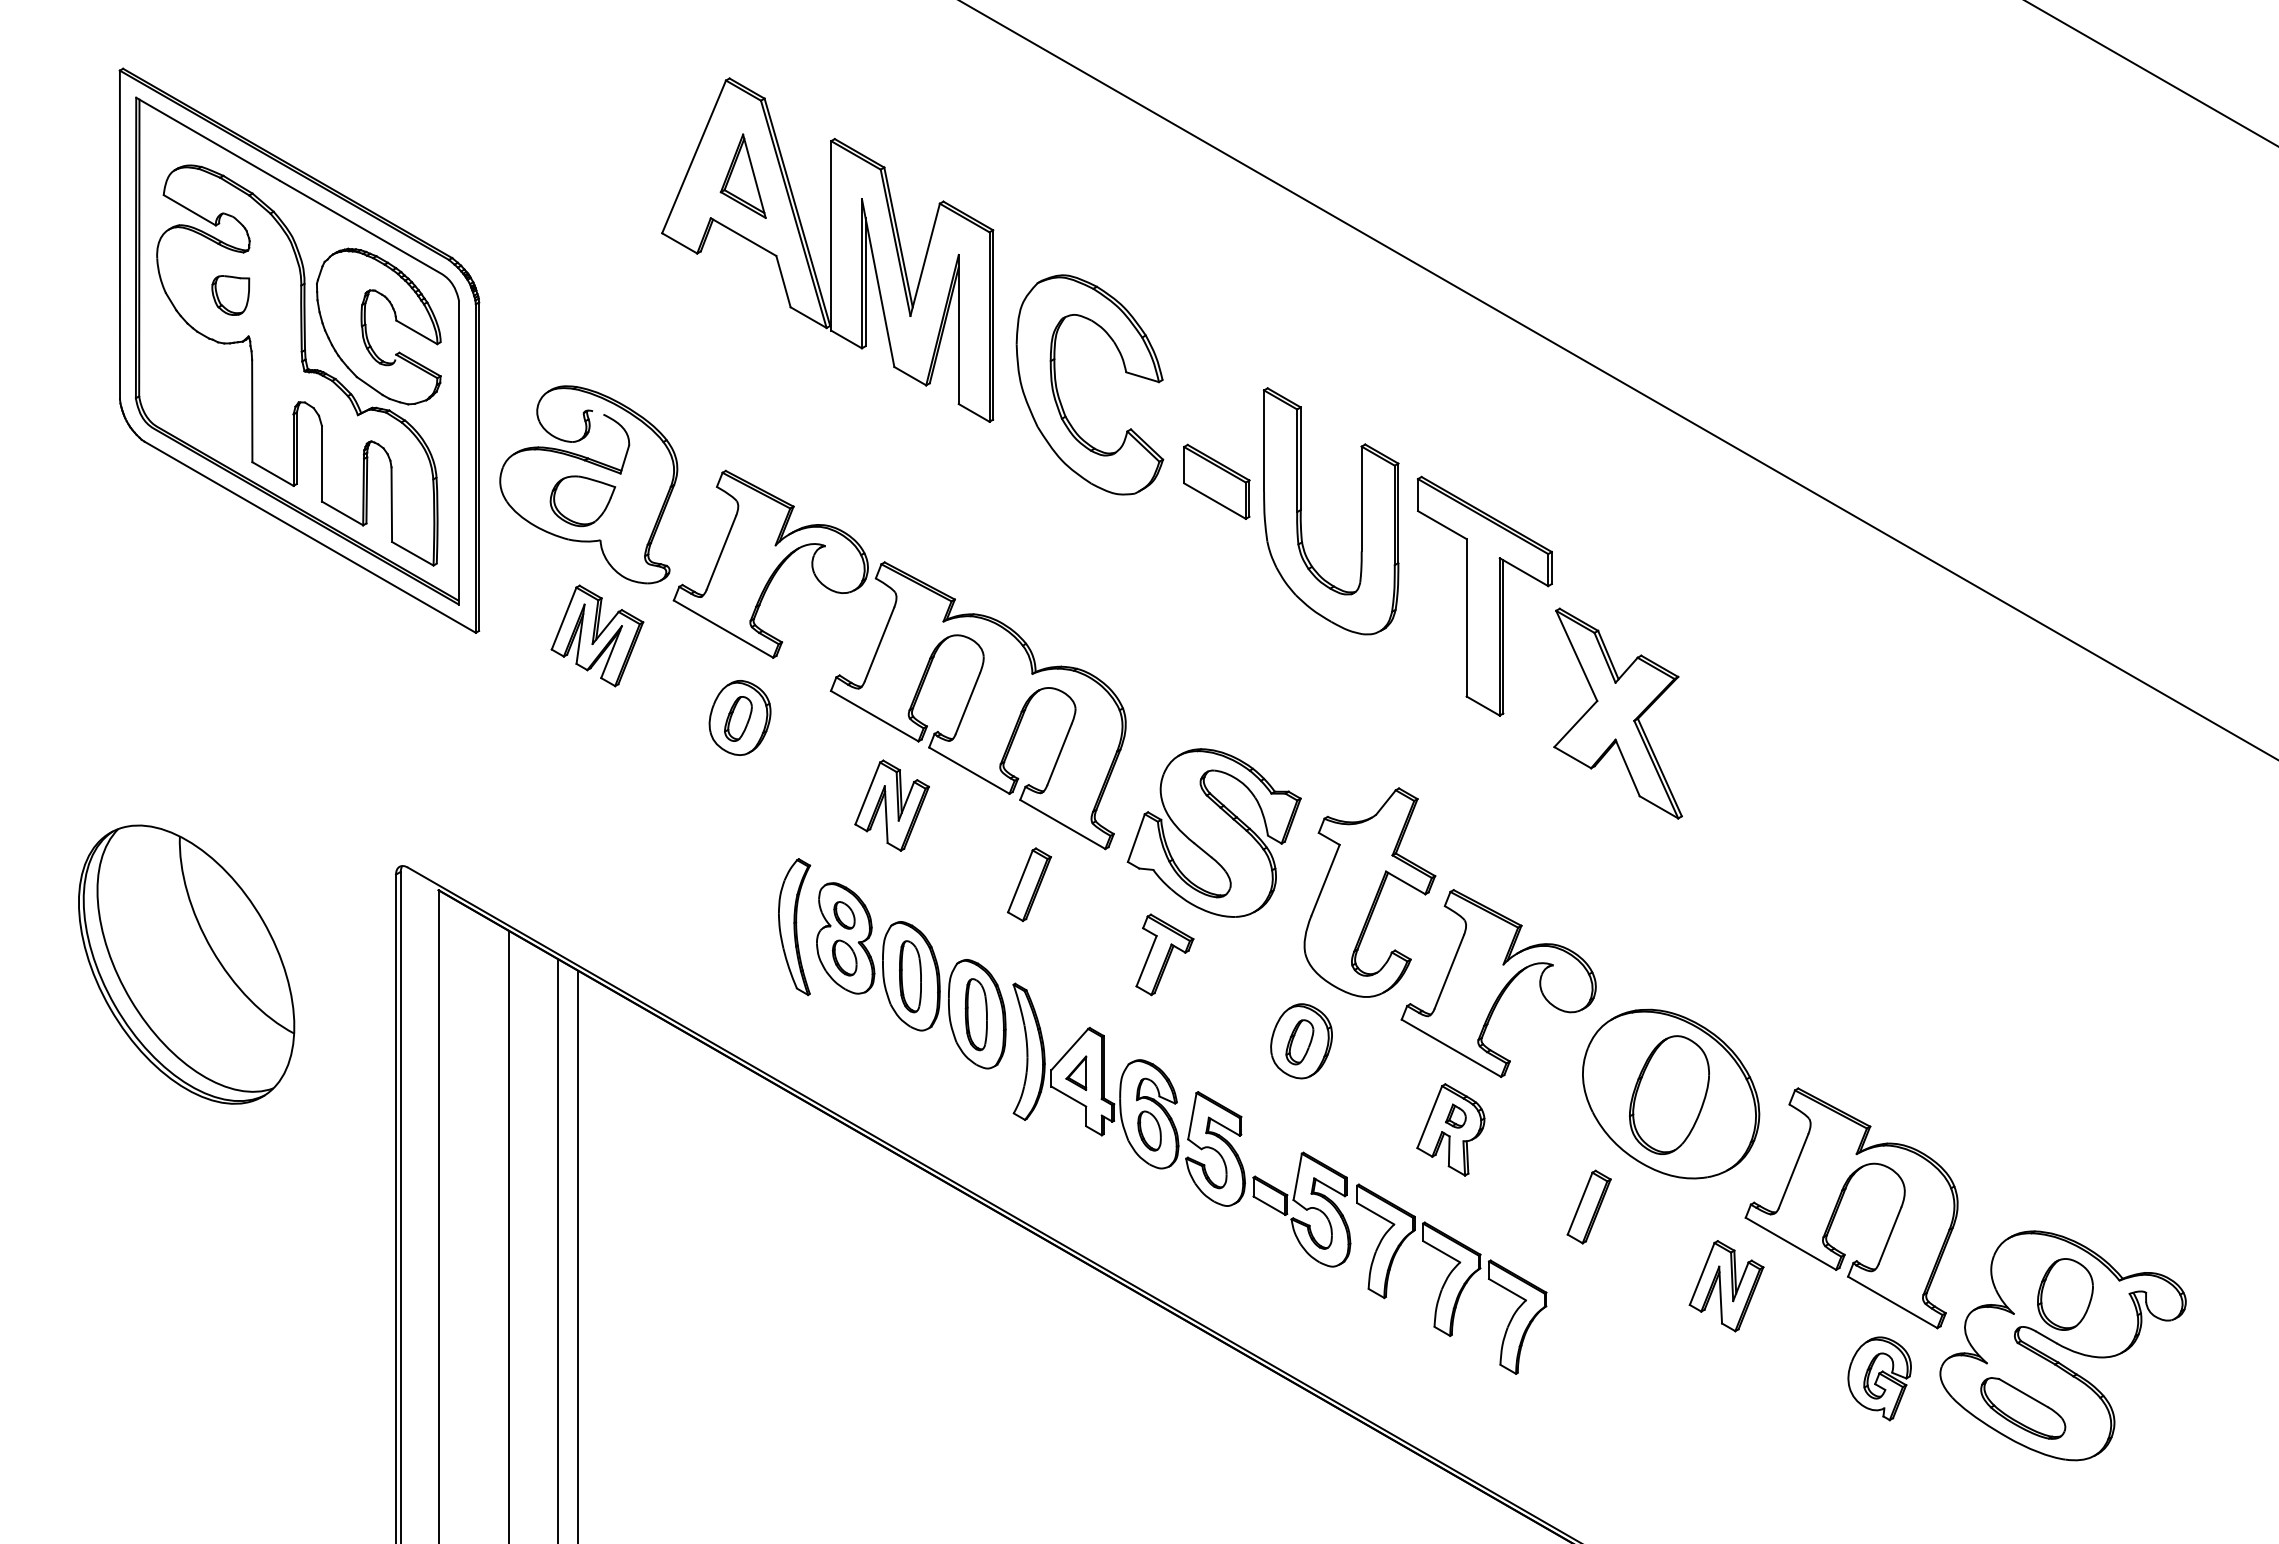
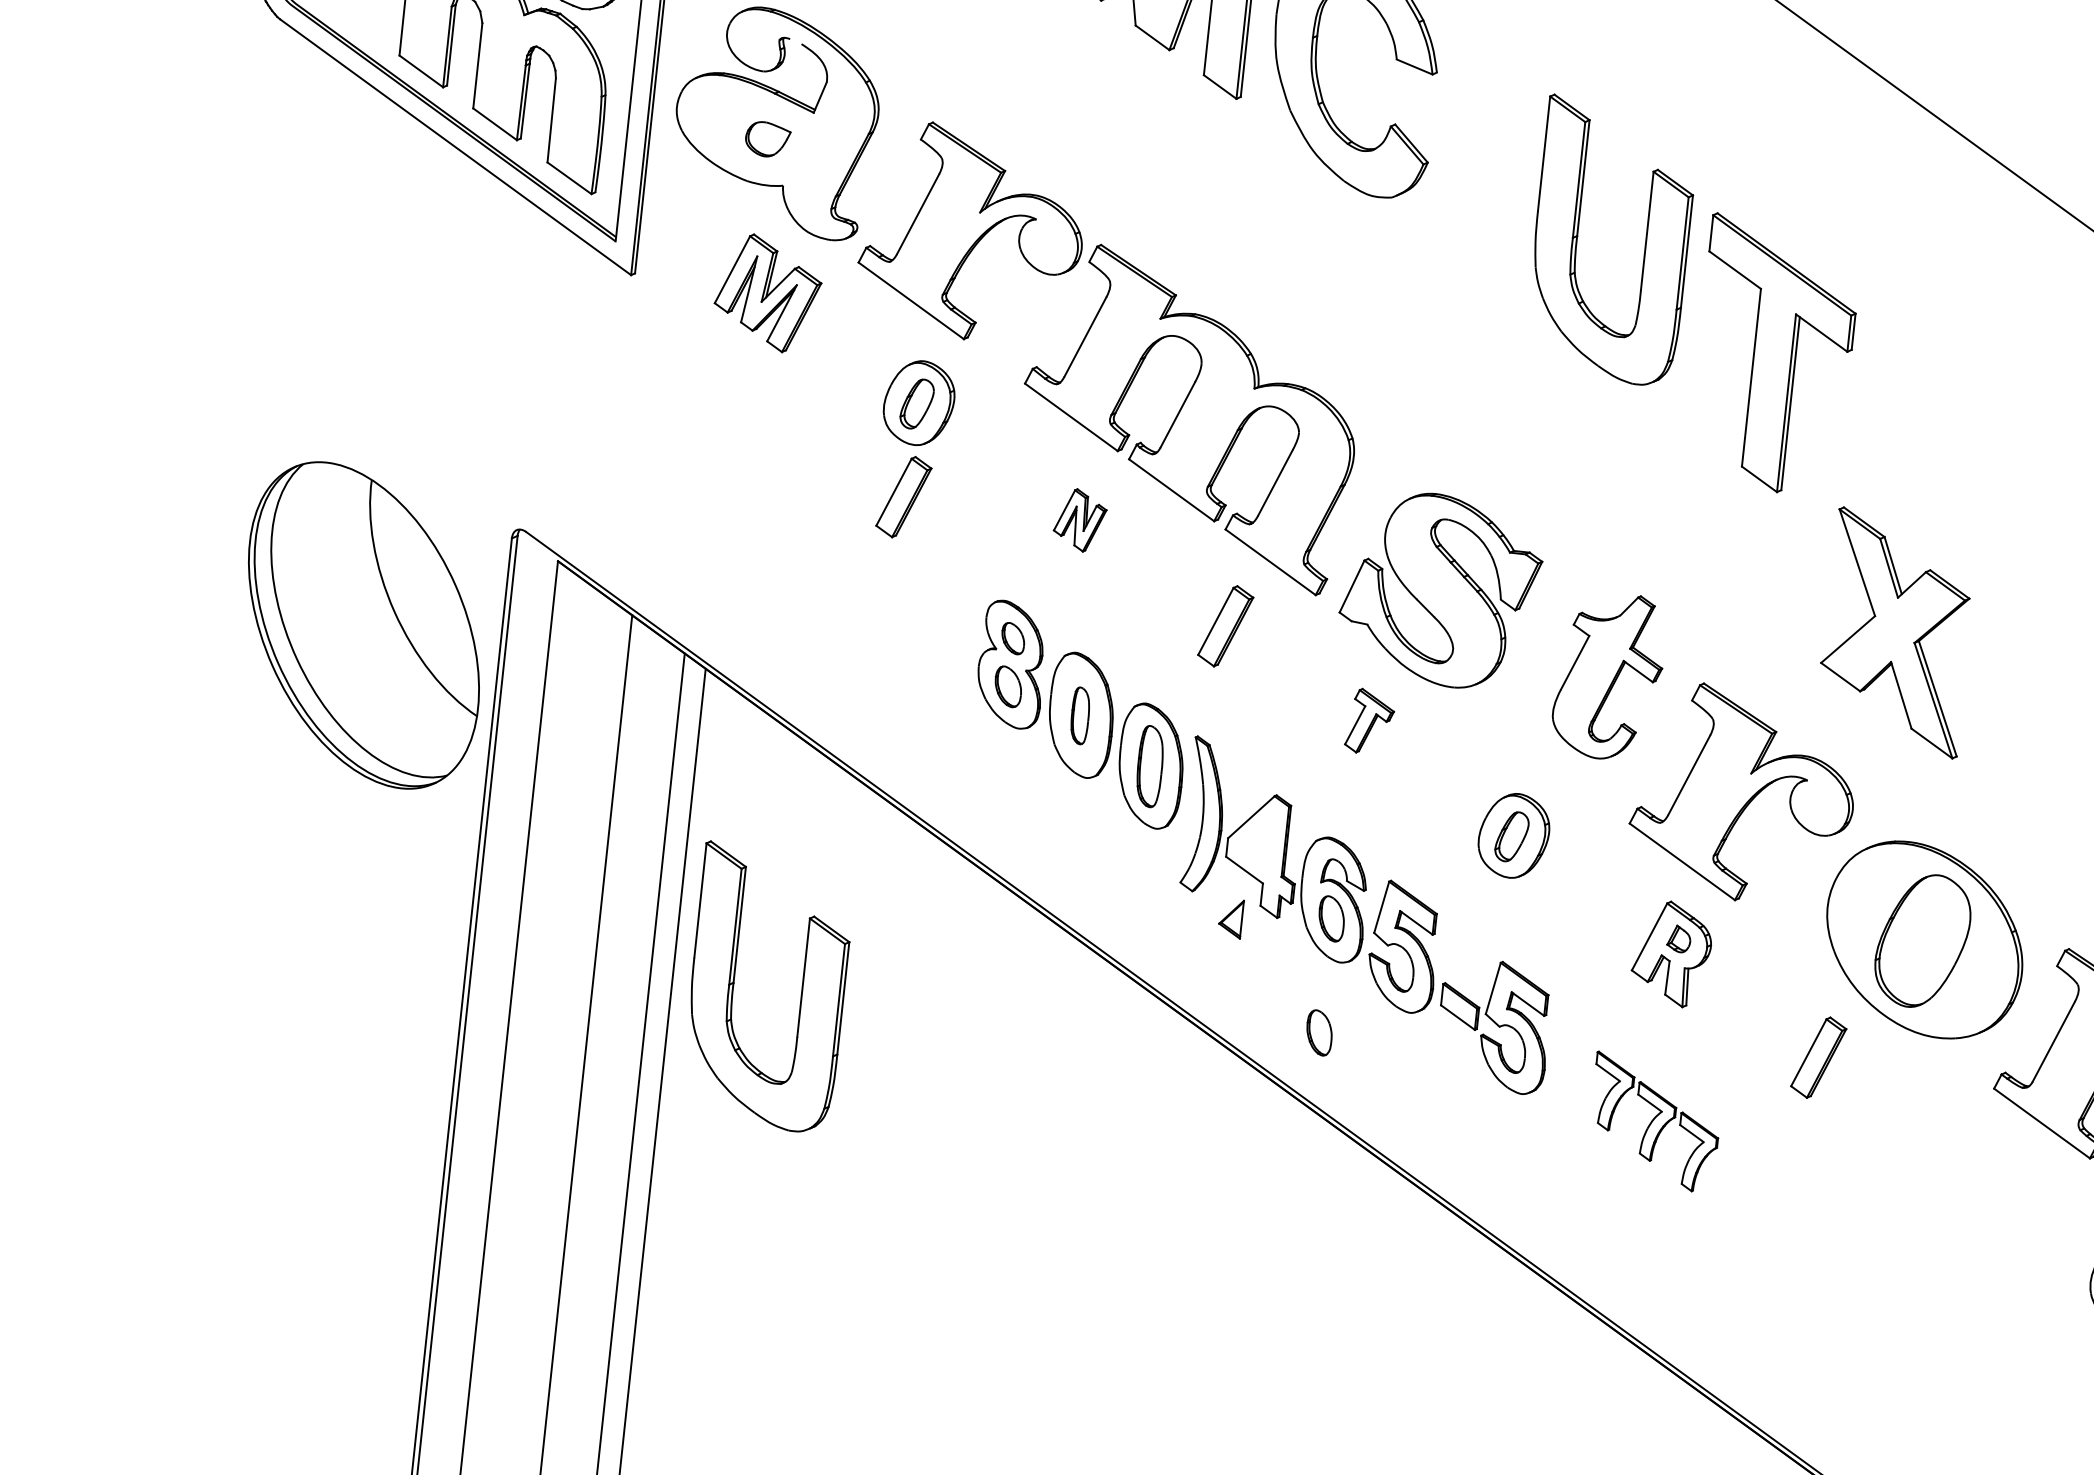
part: (1216, 481) -> (1485, 193), removed
part: (582, 501) -> (767, 139), size x0.6
part: (1617, 713) -> (1896, 632), moved
part: (735, 801) -> (903, 496), added
part: (891, 805) -> (1079, 520), size x0.6
part: (1369, 892) -> (1608, 676), size x0.7
part: (794, 927) -> (955, 646), removed
part: (1164, 954) -> (1369, 721), size x0.7
part: (186, 964) -> (363, 625), moved
part: (910, 976) -> (1080, 715), size x0.7
part: (1076, 1073) -> (1231, 918), moved
part: (1149, 1231) -> (1319, 1032), added
part: (632, 1244) -> (734, 984), added
part: (1451, 1278) -> (1654, 1121), size x0.6
part: (1726, 1286) -> (1964, 1163), removed

